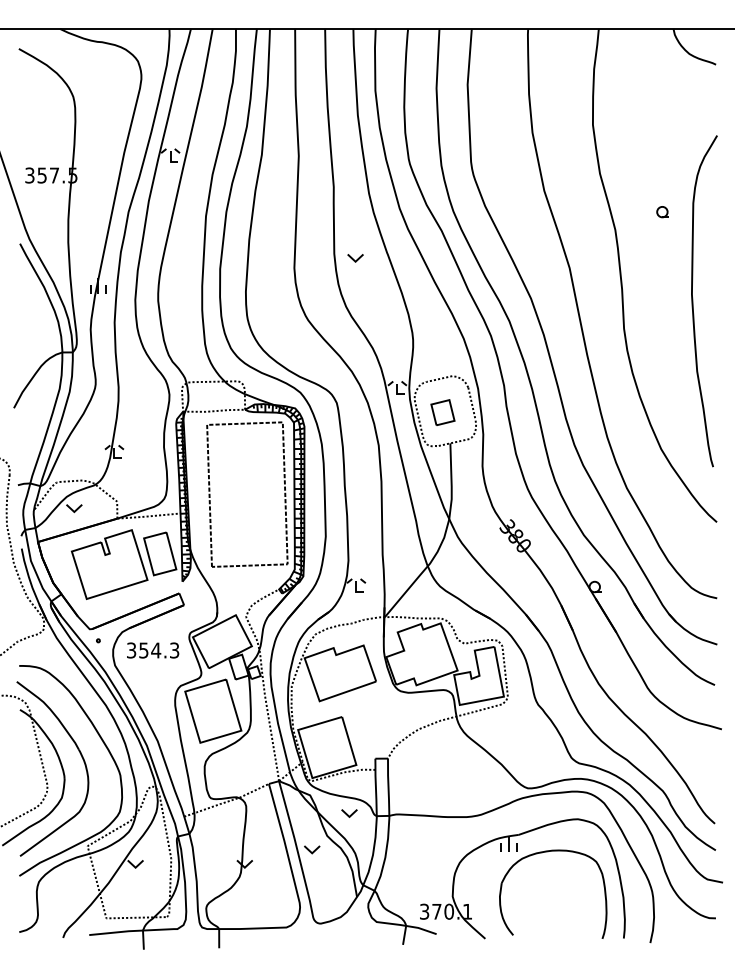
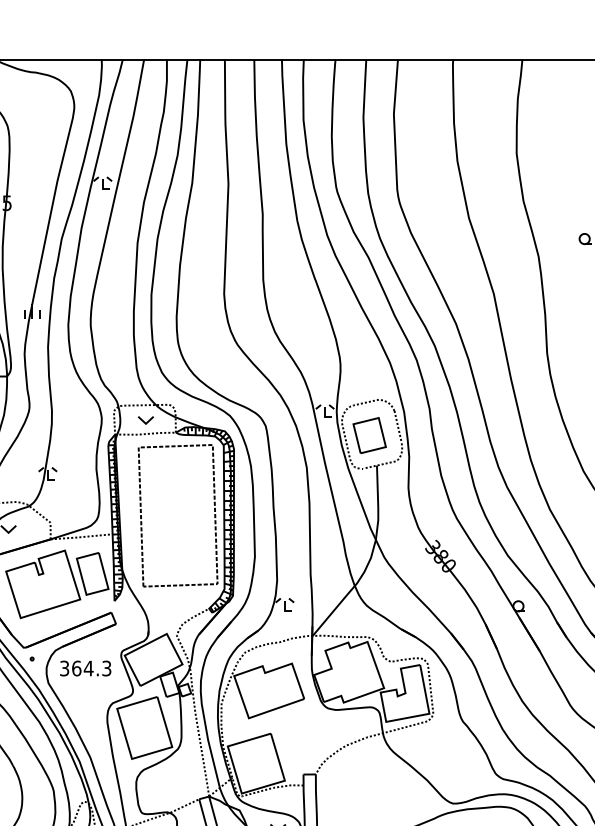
part: (355, 258) -> (145, 420), moved
part: (442, 412) -> (369, 435), size x1.43
text: (143, 650) -> (76, 668), 354.3 -> 364.3

